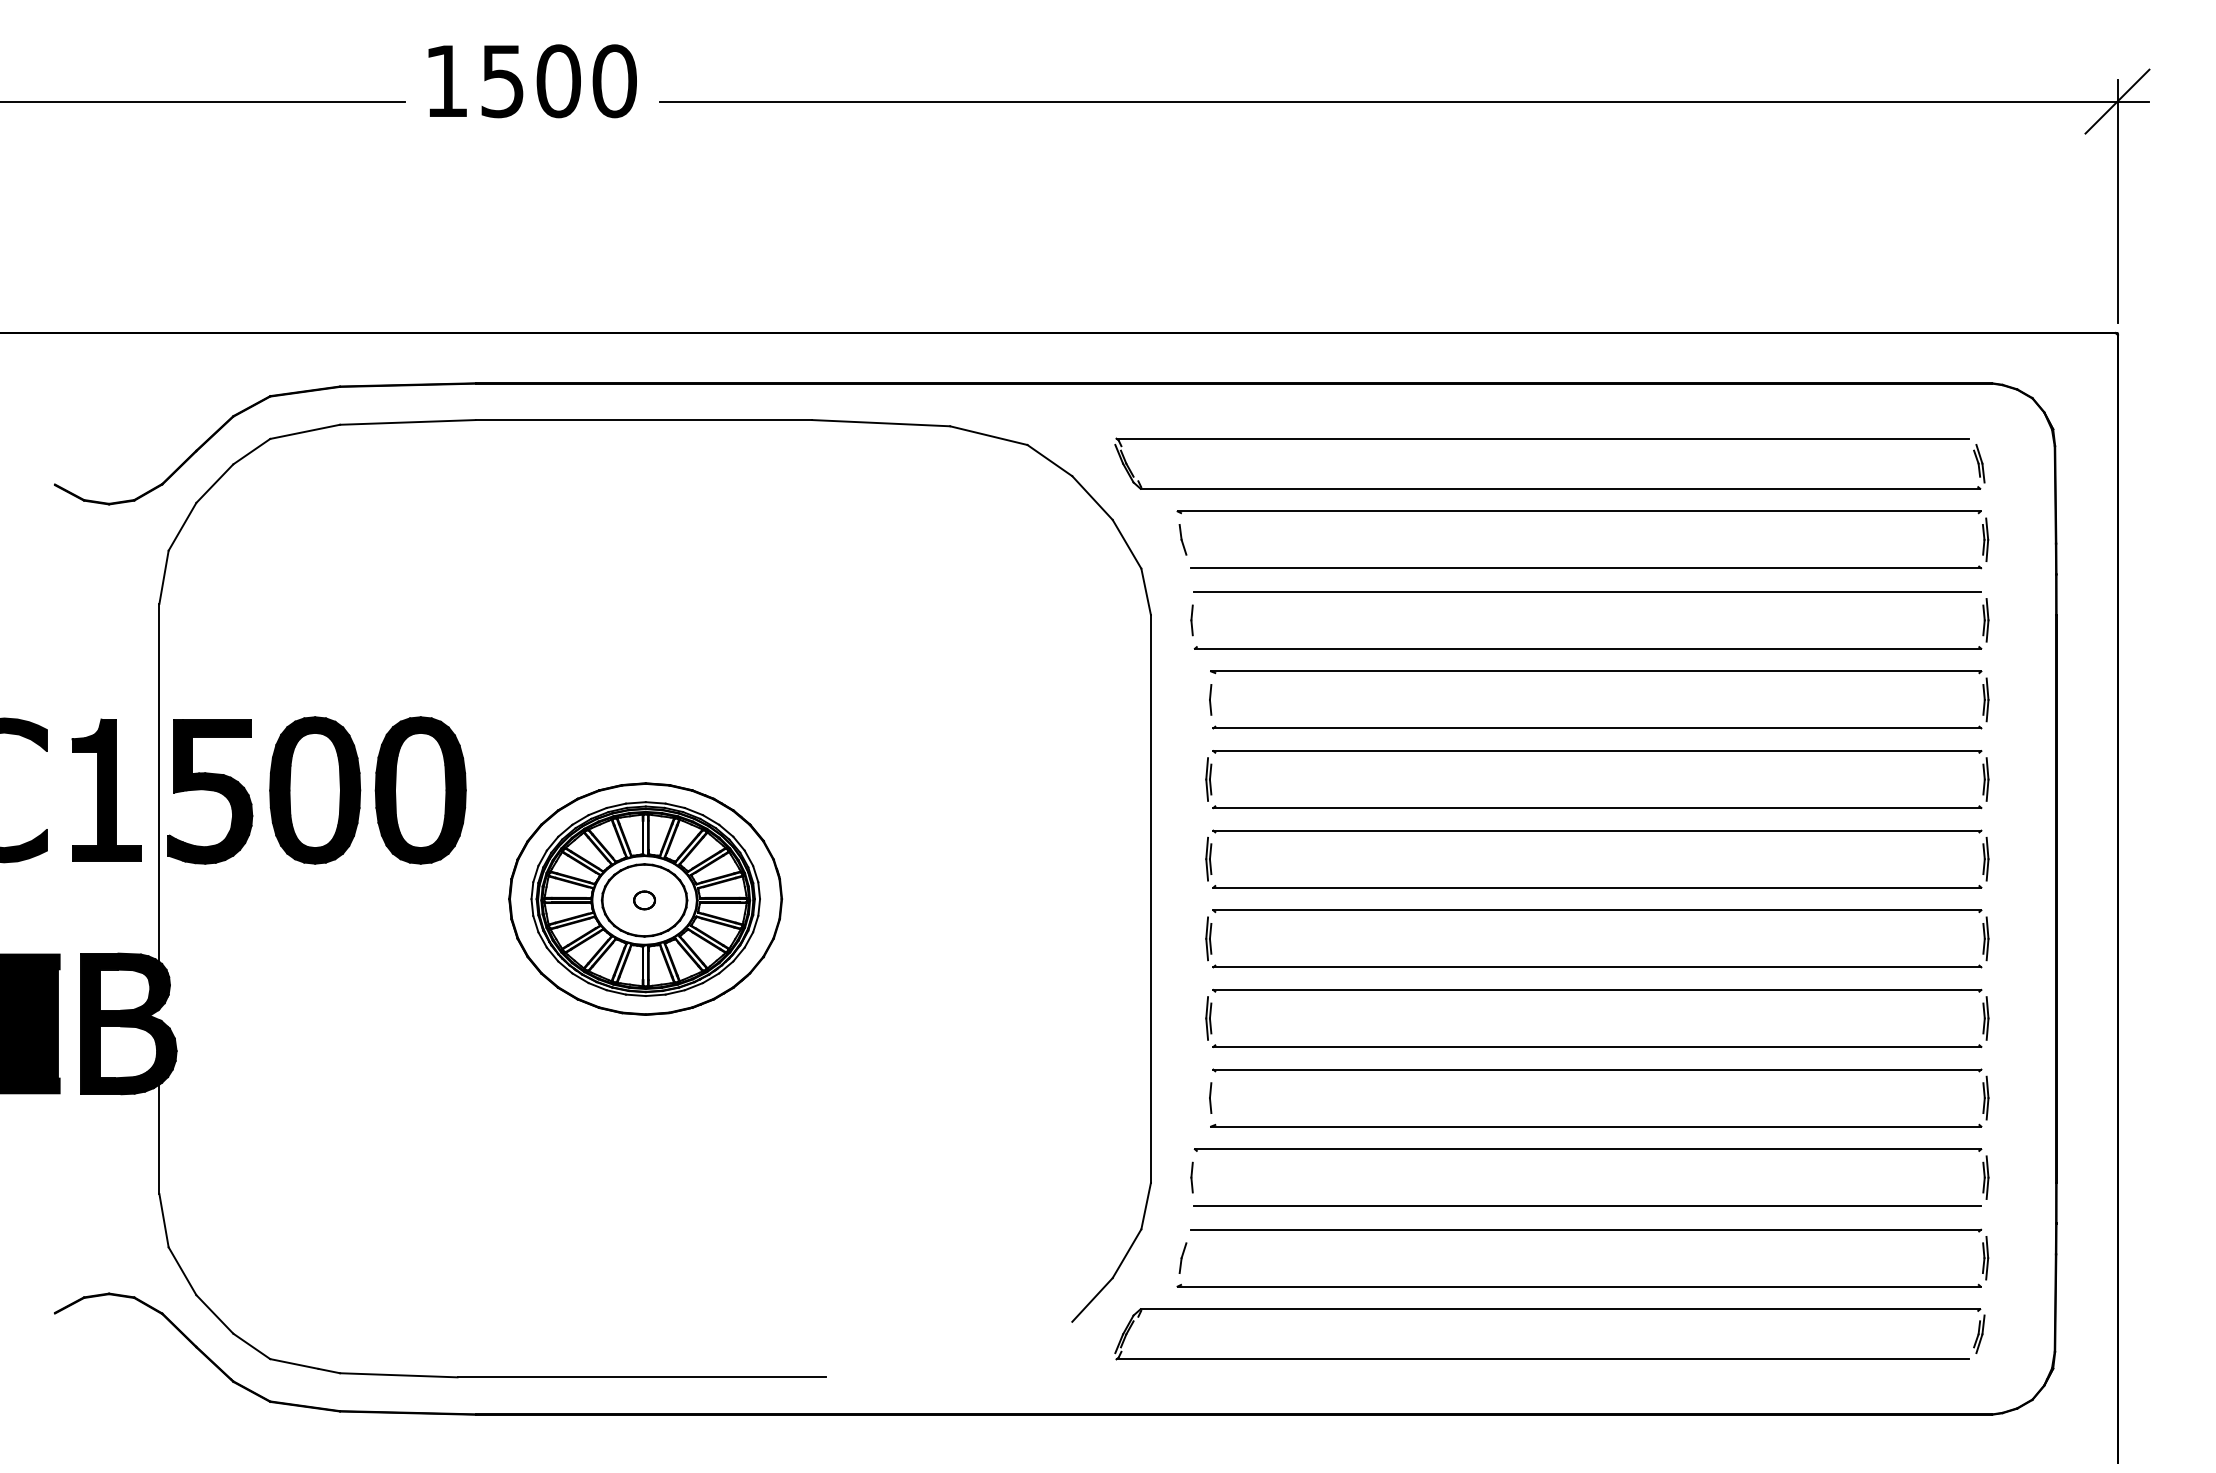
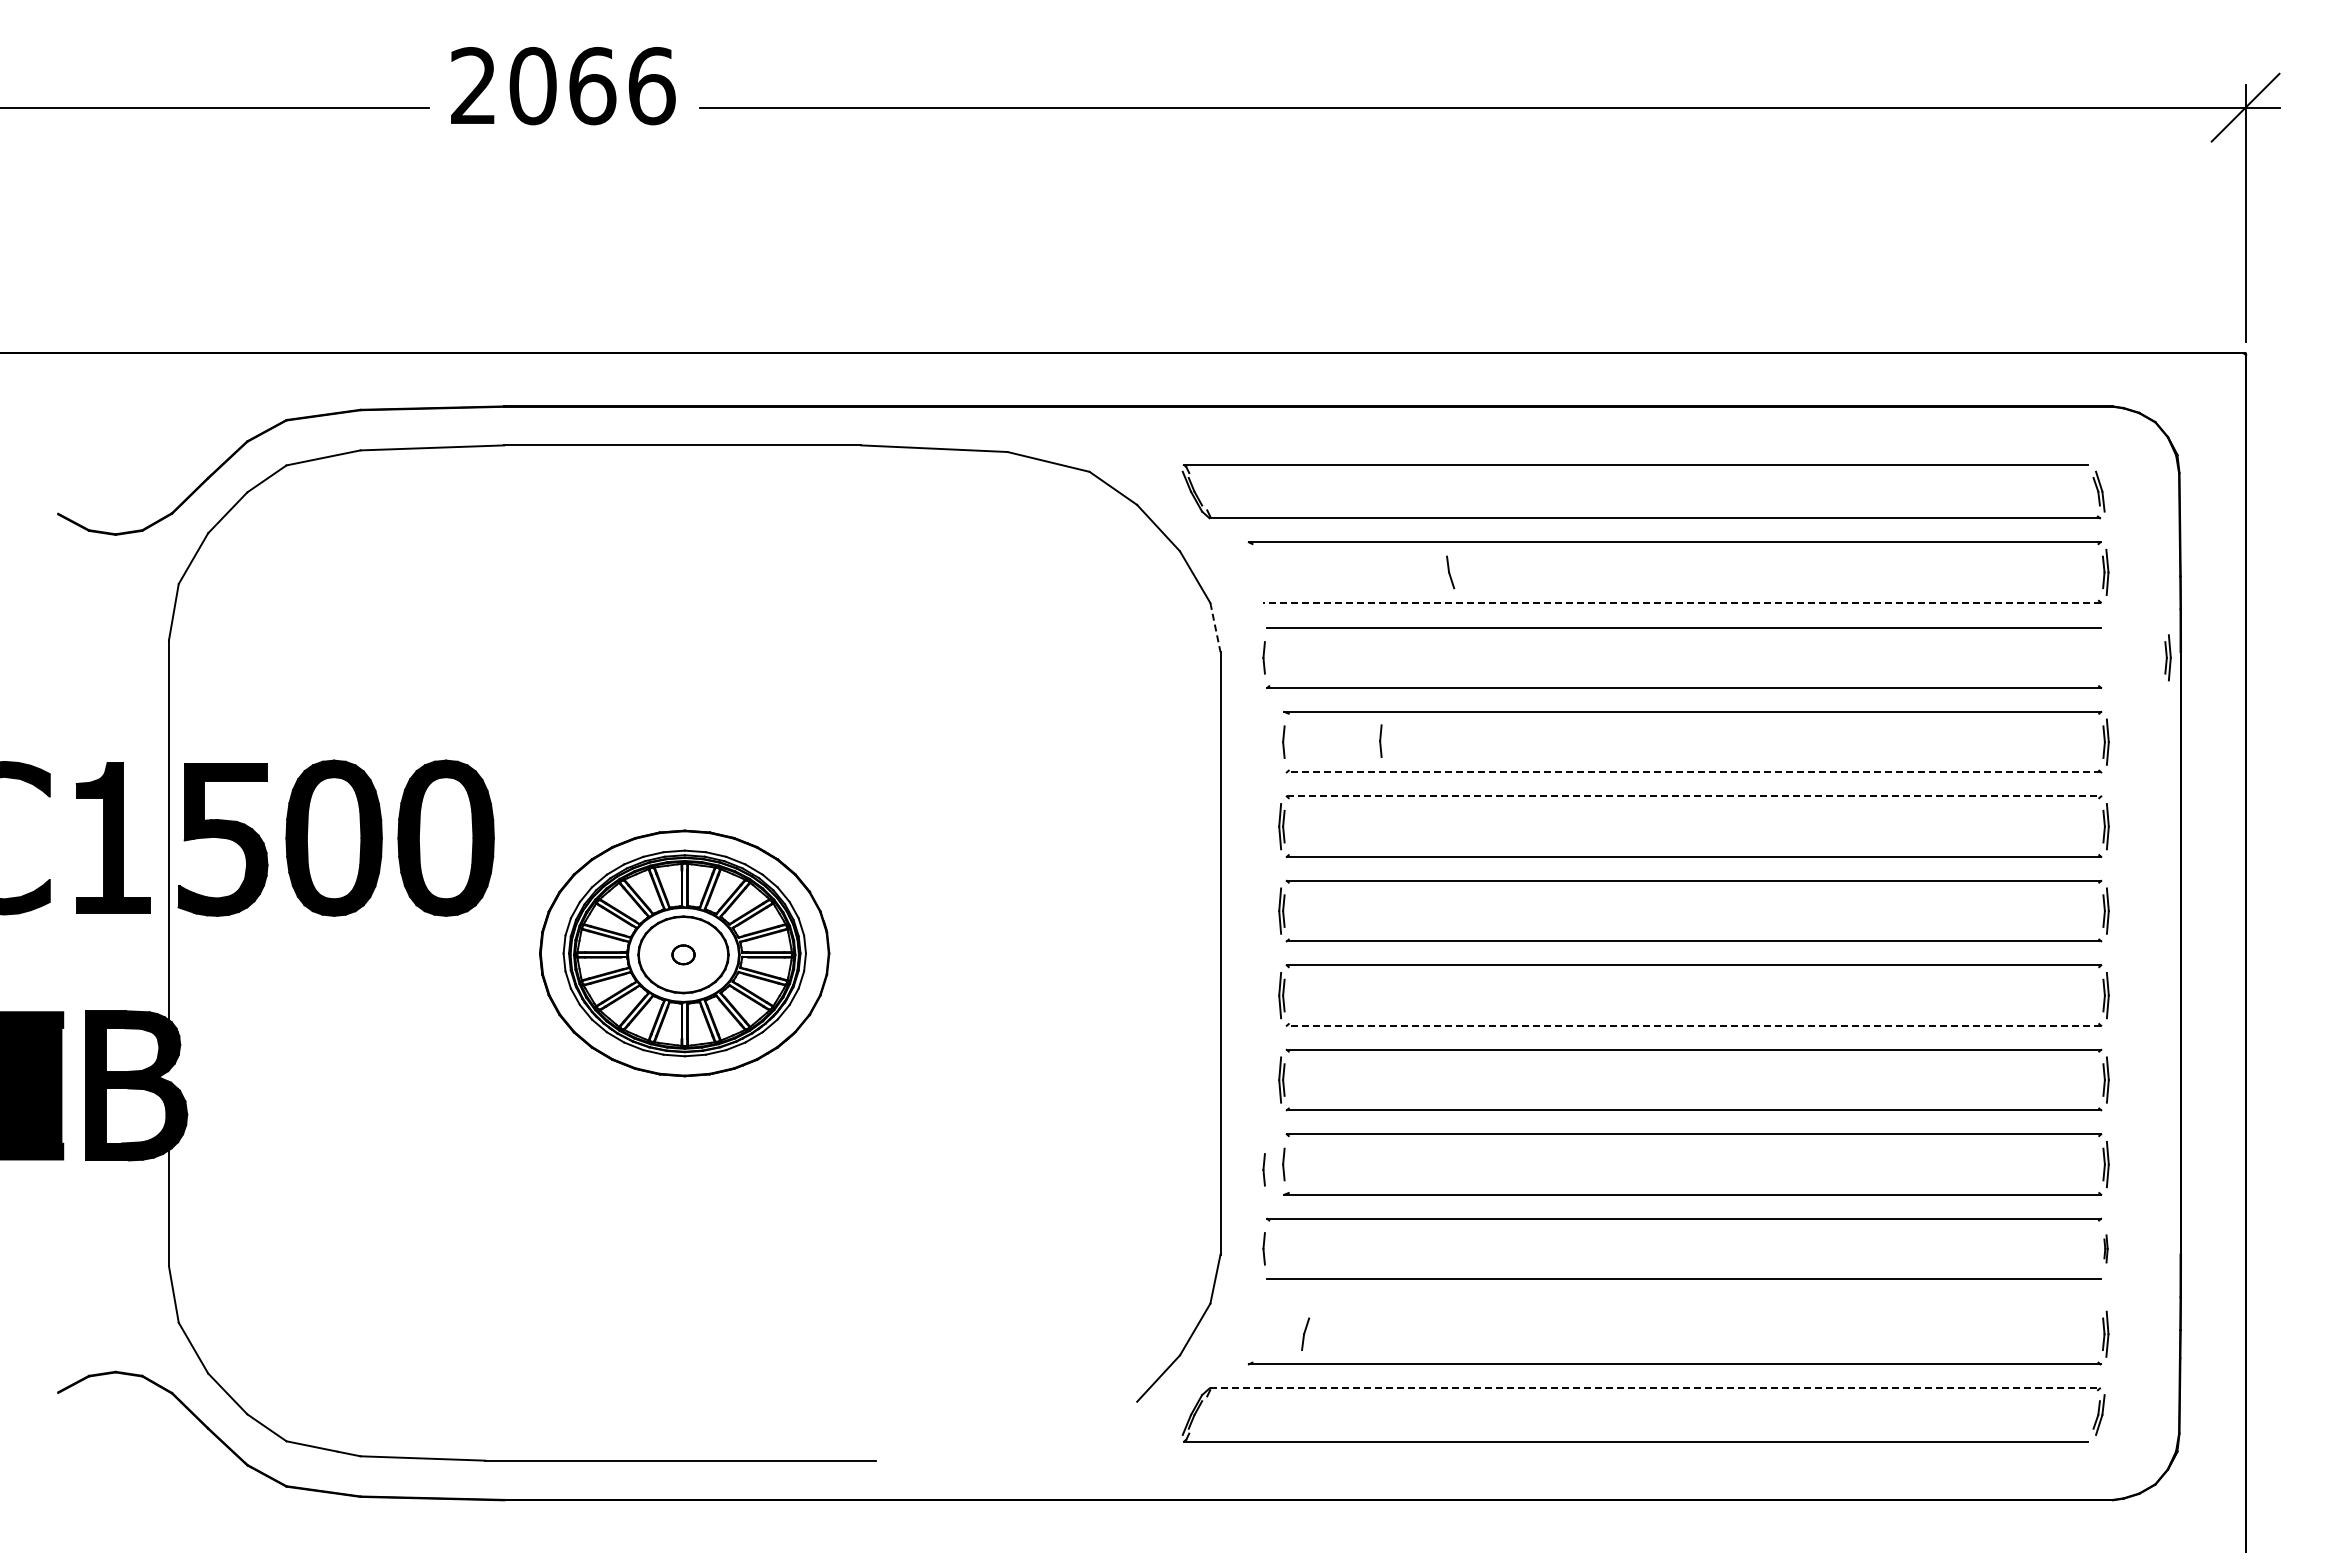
text: (531, 81) -> (563, 86), 1500 -> 2066
part: (1182, 539) -> (1450, 572), moved
line: (1586, 568) -> (1682, 602), solid -> dashed
line: (1146, 592) -> (1215, 628), solid -> dashed
part: (1985, 620) -> (2167, 657), moved
line: (1301, 698) -> (1380, 740), added
line: (1596, 728) -> (1693, 772), solid -> dashed
line: (1597, 751) -> (1694, 796), solid -> dashed
line: (1596, 967) -> (1693, 1025), solid -> dashed
line: (1191, 1102) -> (1263, 1169), added
part: (1985, 1177) -> (2105, 1248), size x0.6
part: (1585, 1230) -> (1681, 1304), removed
part: (1182, 1257) -> (1305, 1333), moved
line: (1561, 1309) -> (1655, 1388), solid -> dashed

